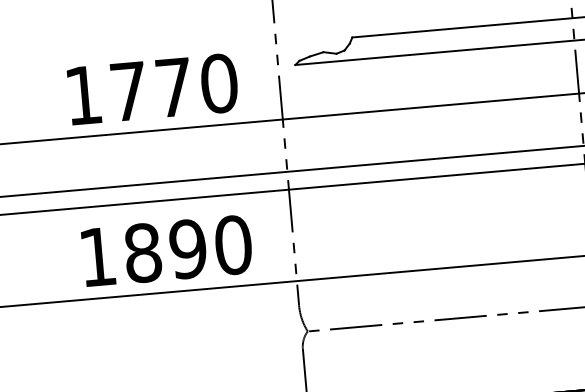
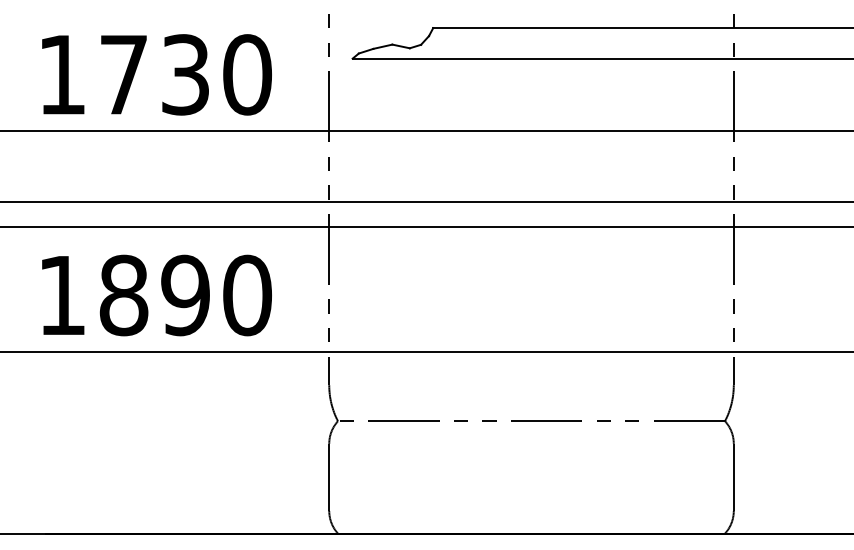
text: (173, 87) -> (185, 74), 1770 -> 1730

